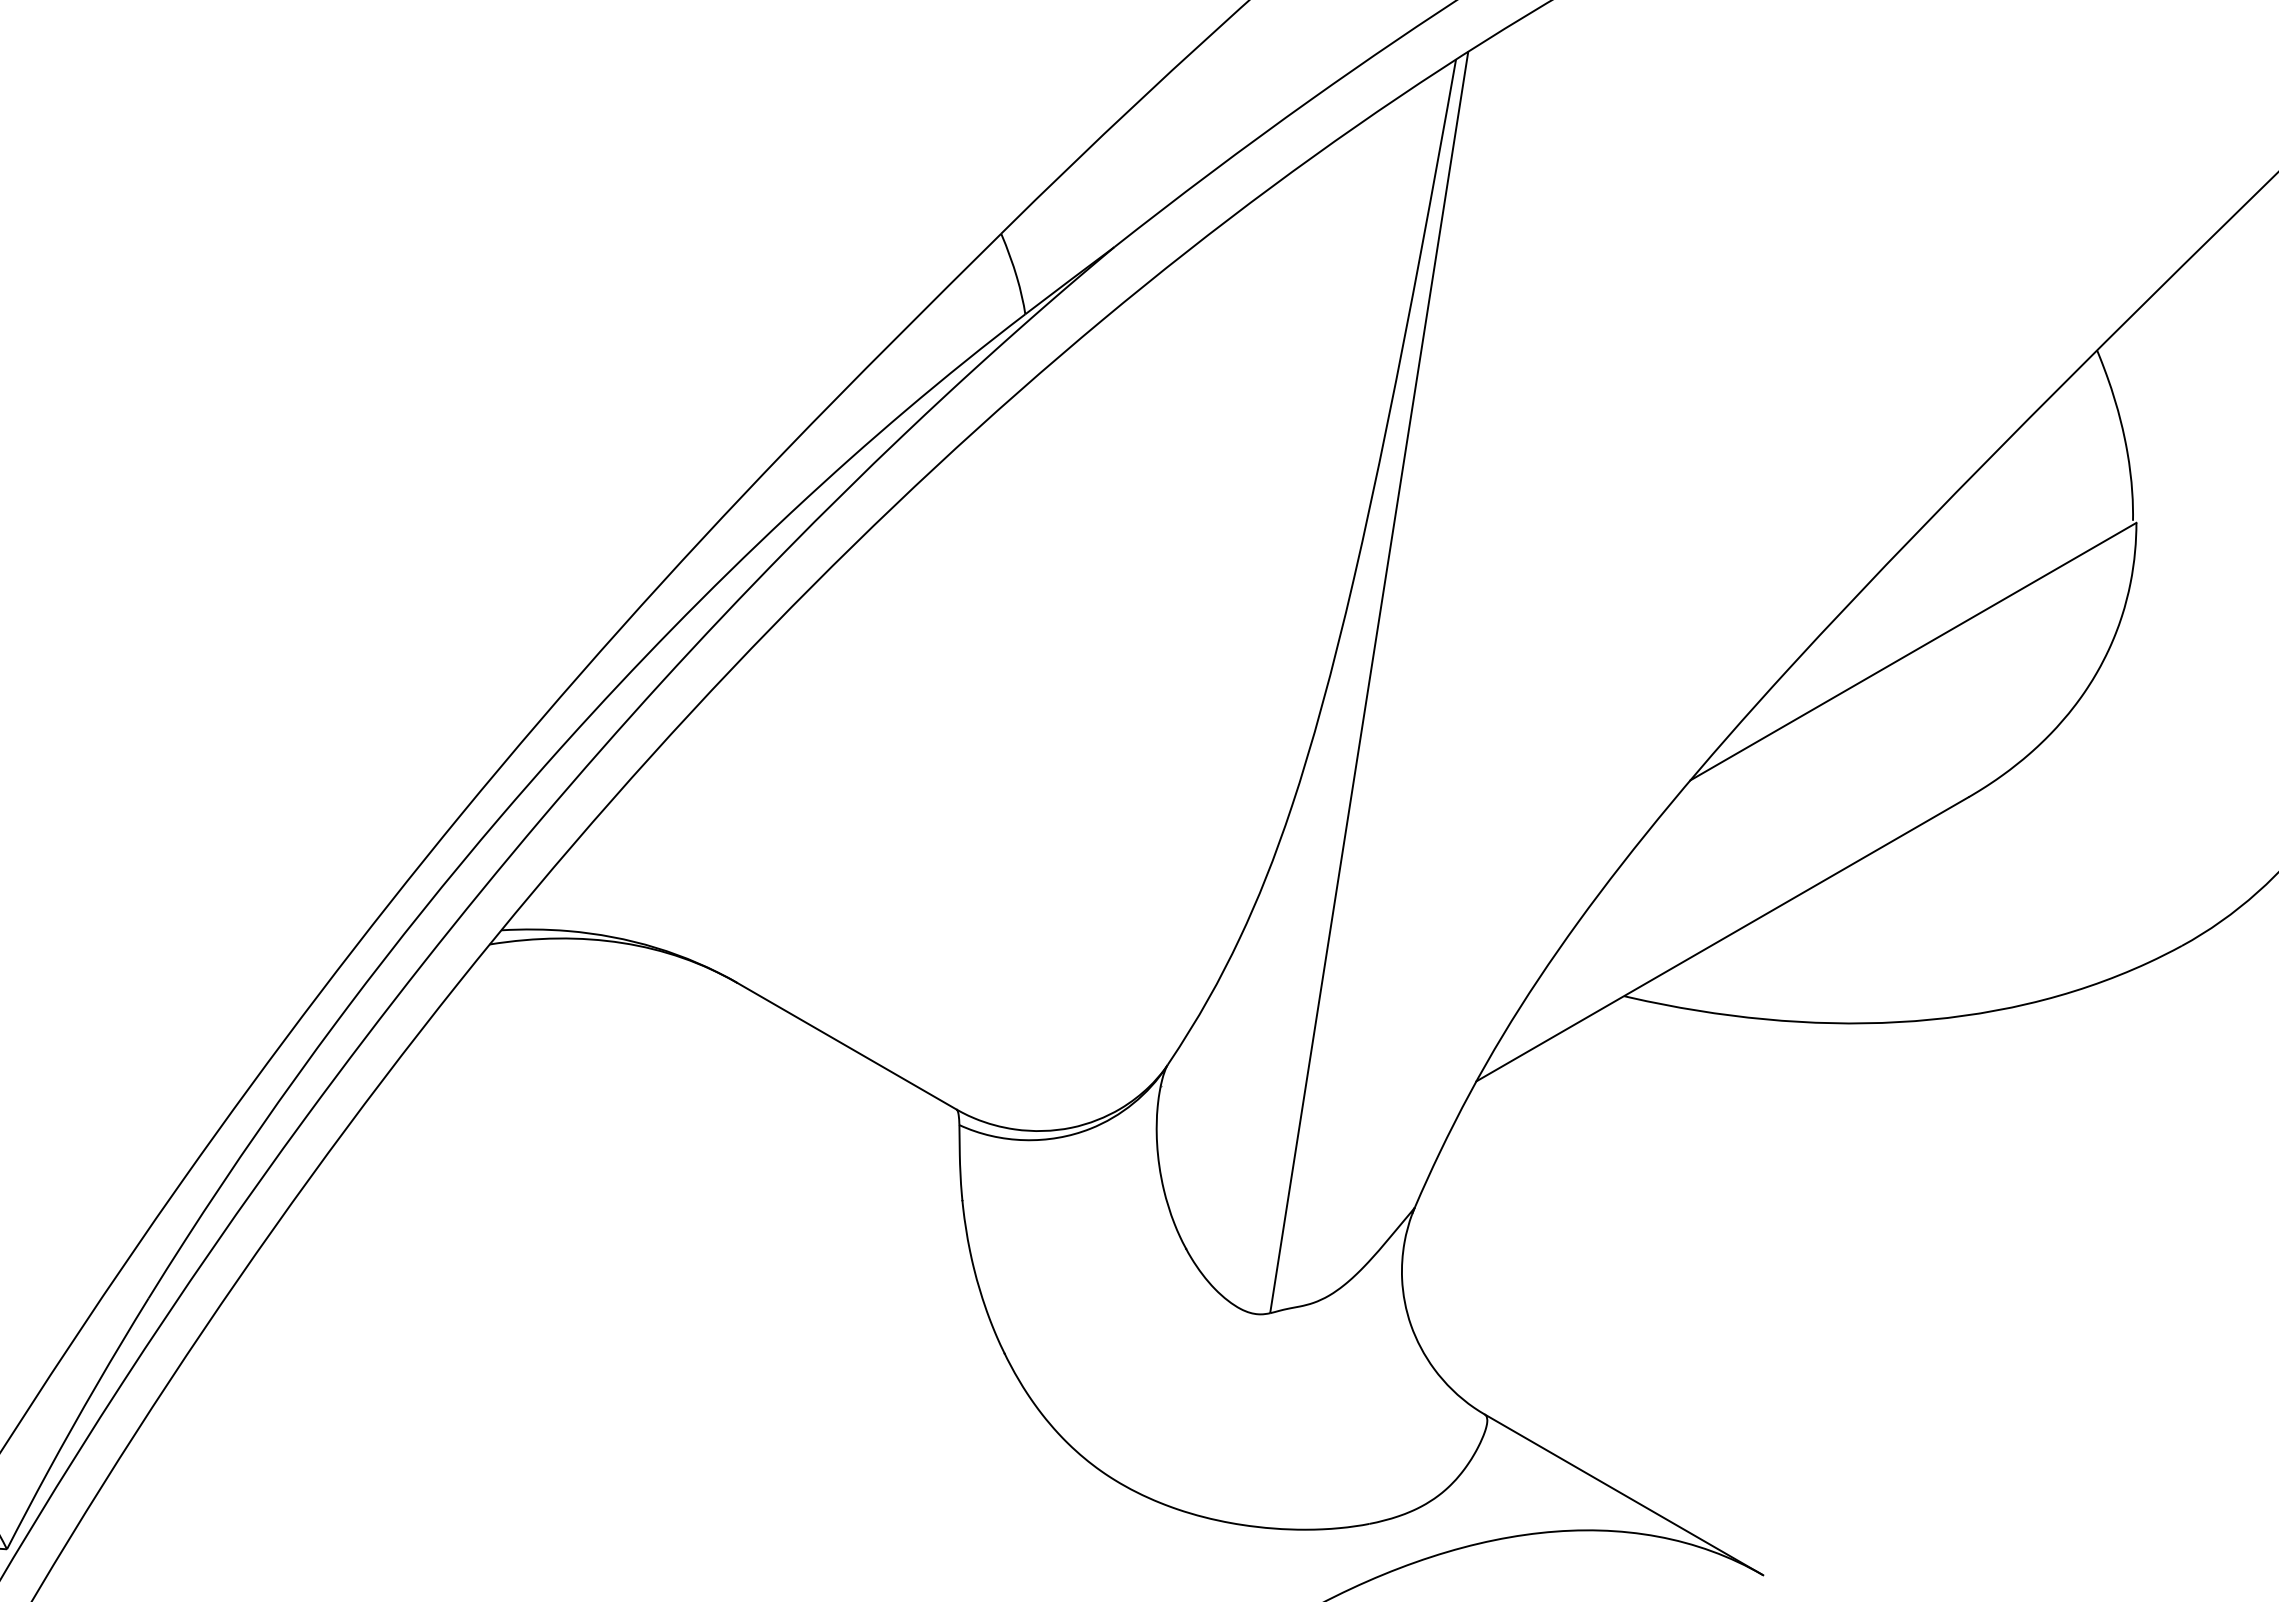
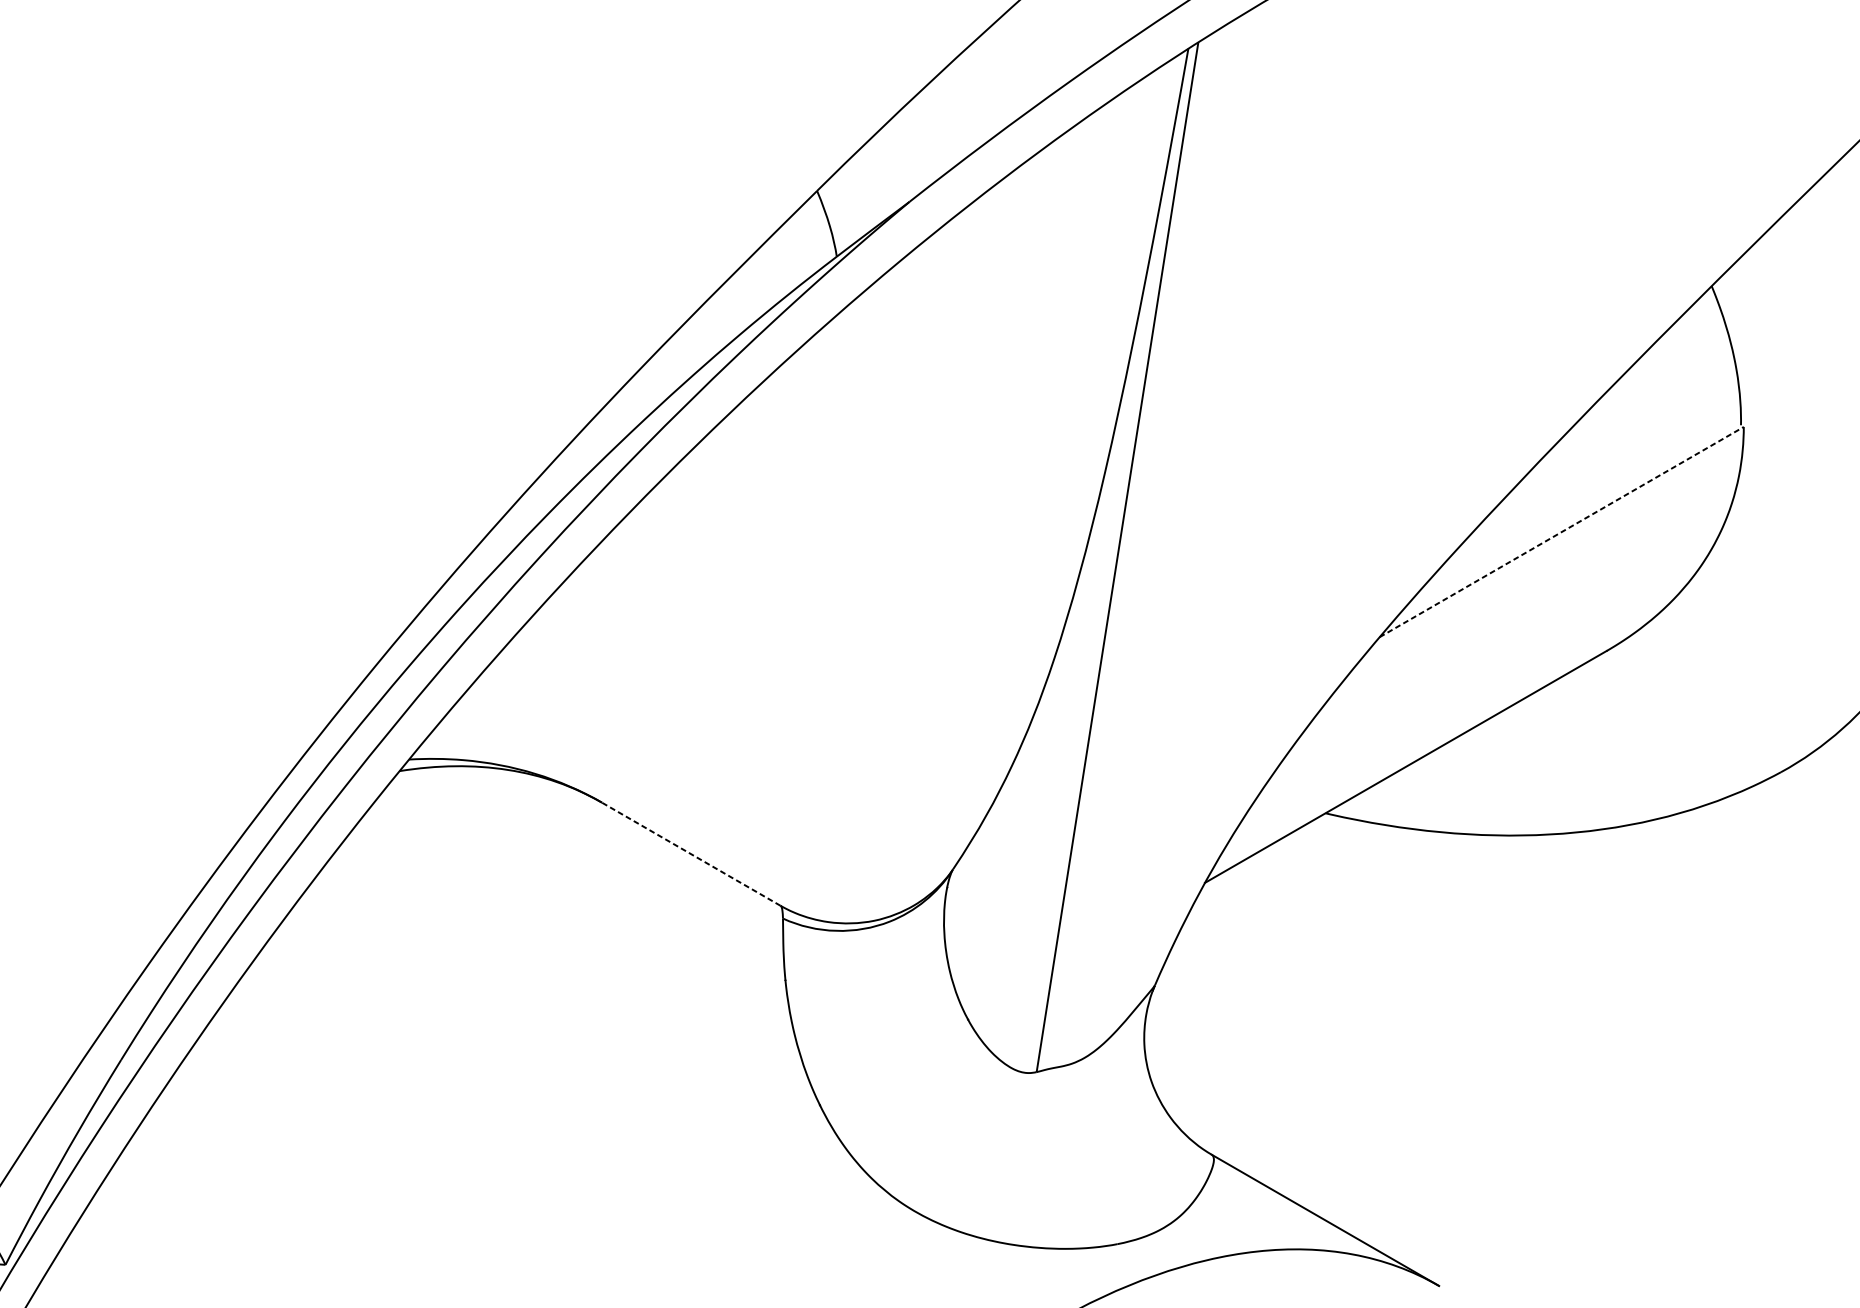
line: (1913, 651) -> (1561, 531), solid -> dashed
line: (846, 1046) -> (690, 854), solid -> dashed

